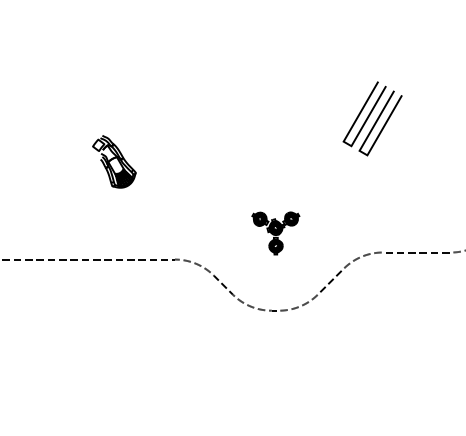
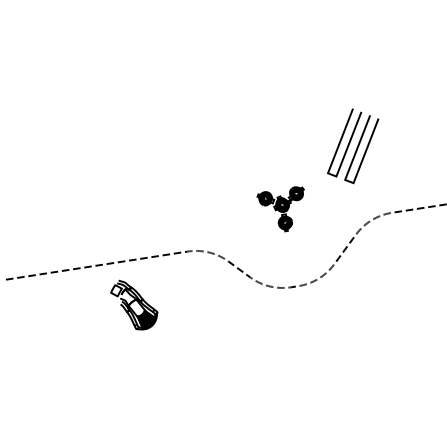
part: (372, 118) -> (352, 145), moved
part: (114, 161) -> (134, 304), moved

